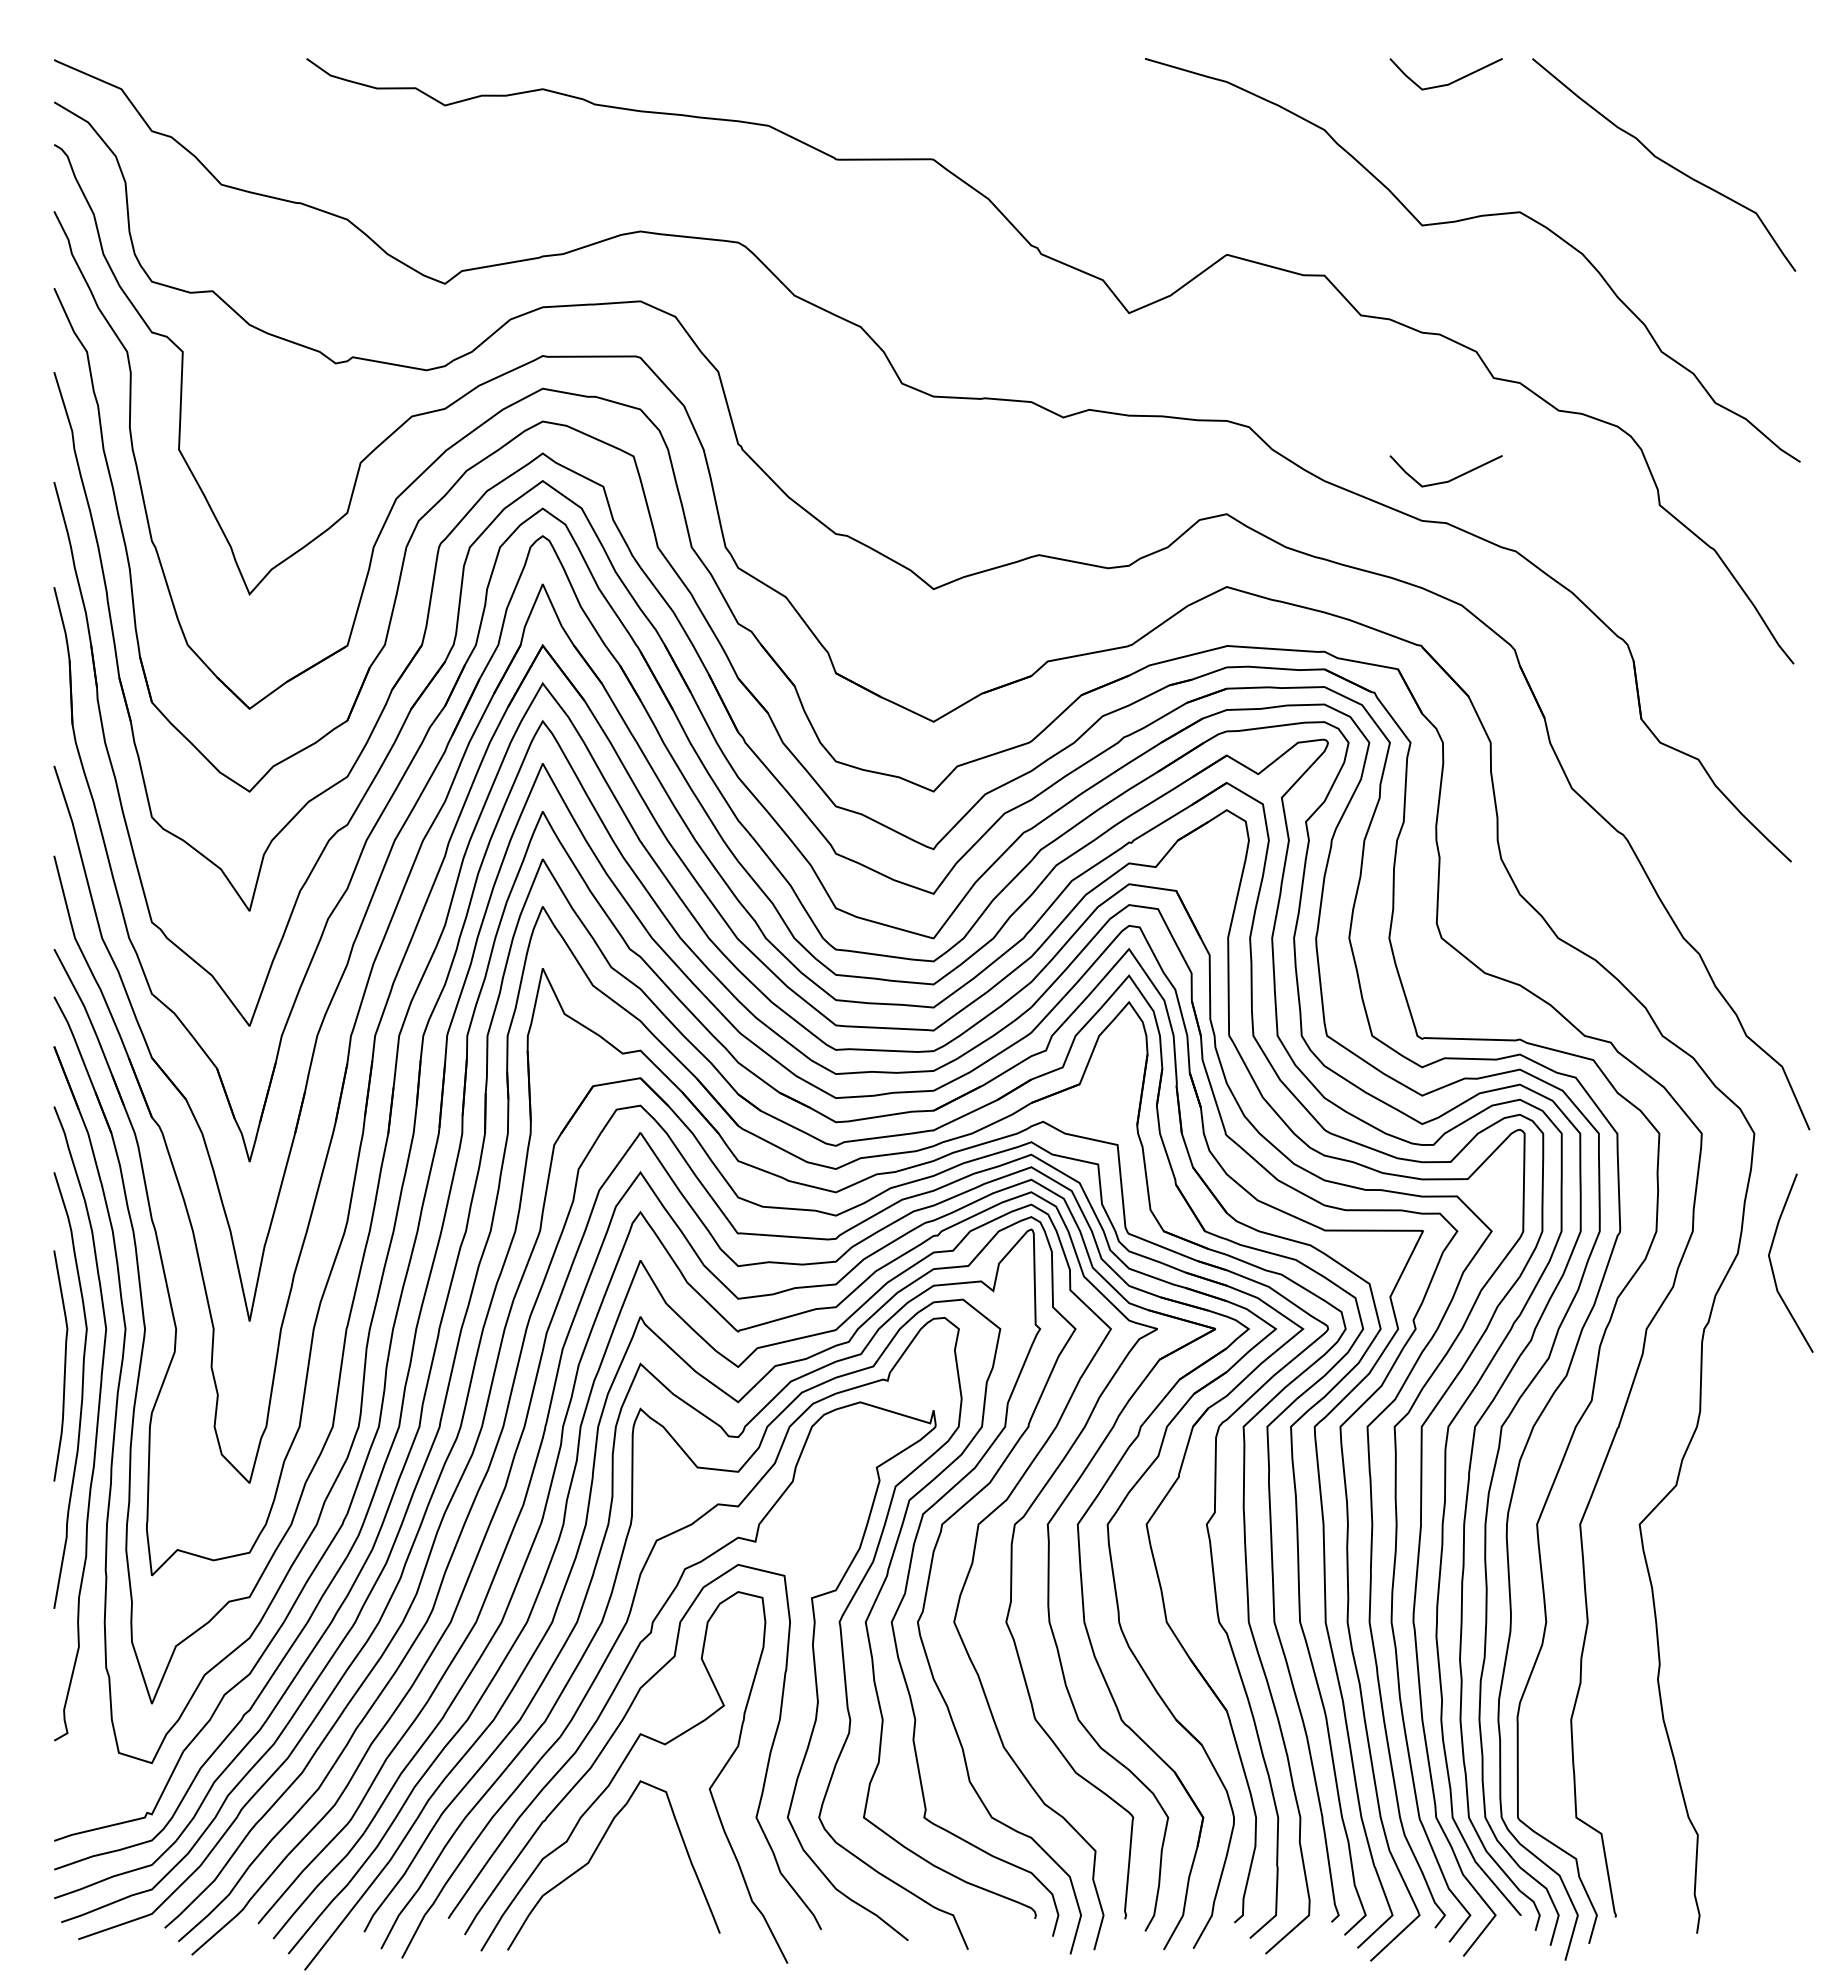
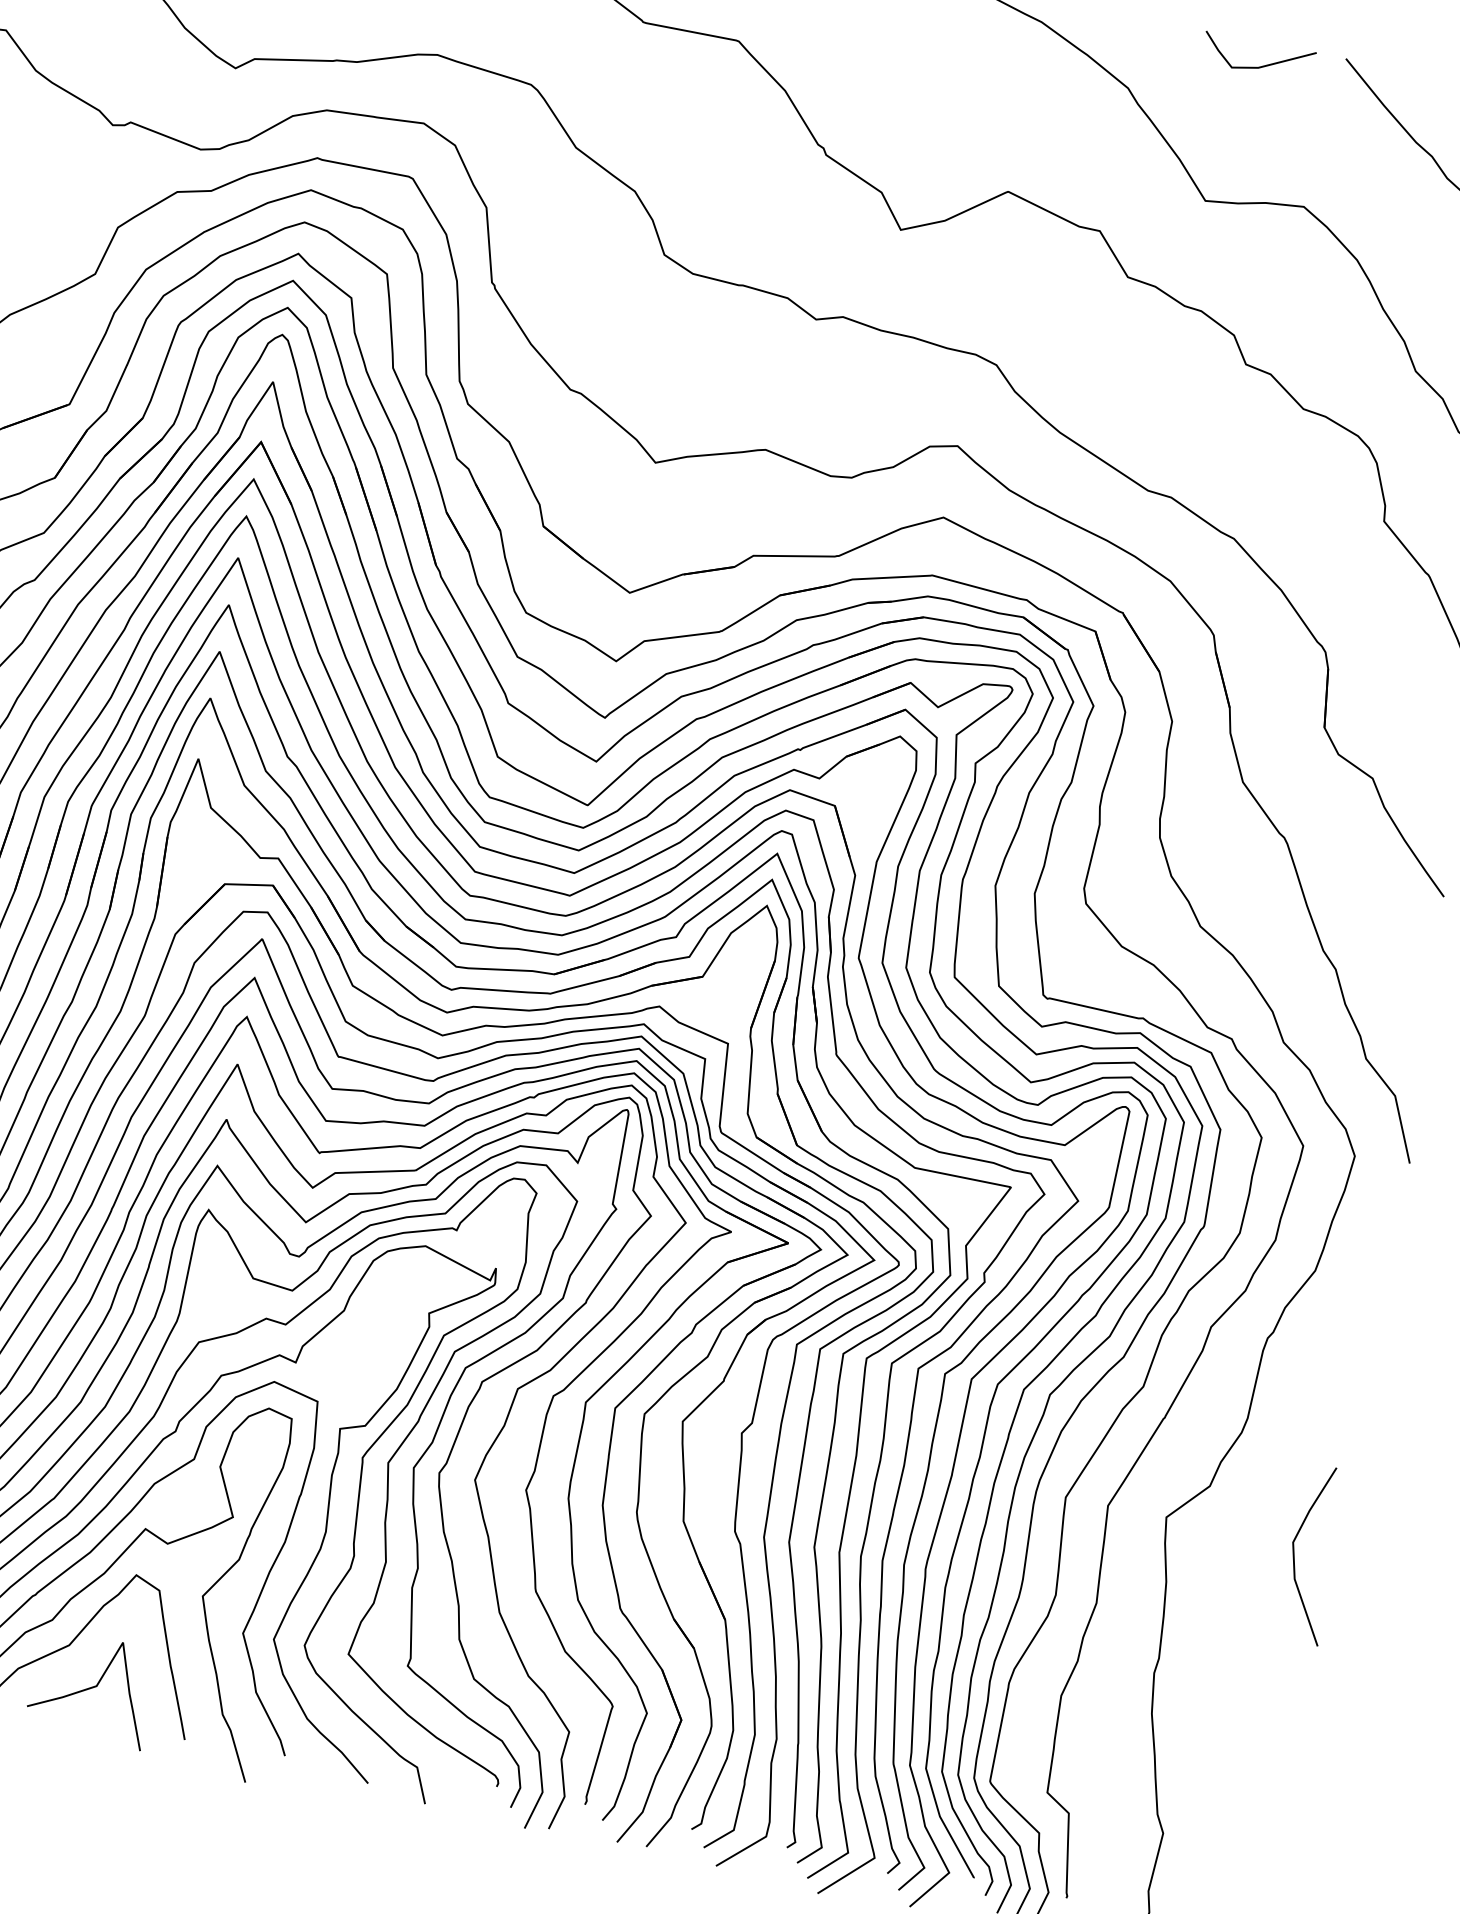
line: (1447, 480) -> (1180, 455), removed
line: (1772, 1265) -> (1294, 1553), moved
curve: (618, 1901) -> (91, 1688), added

